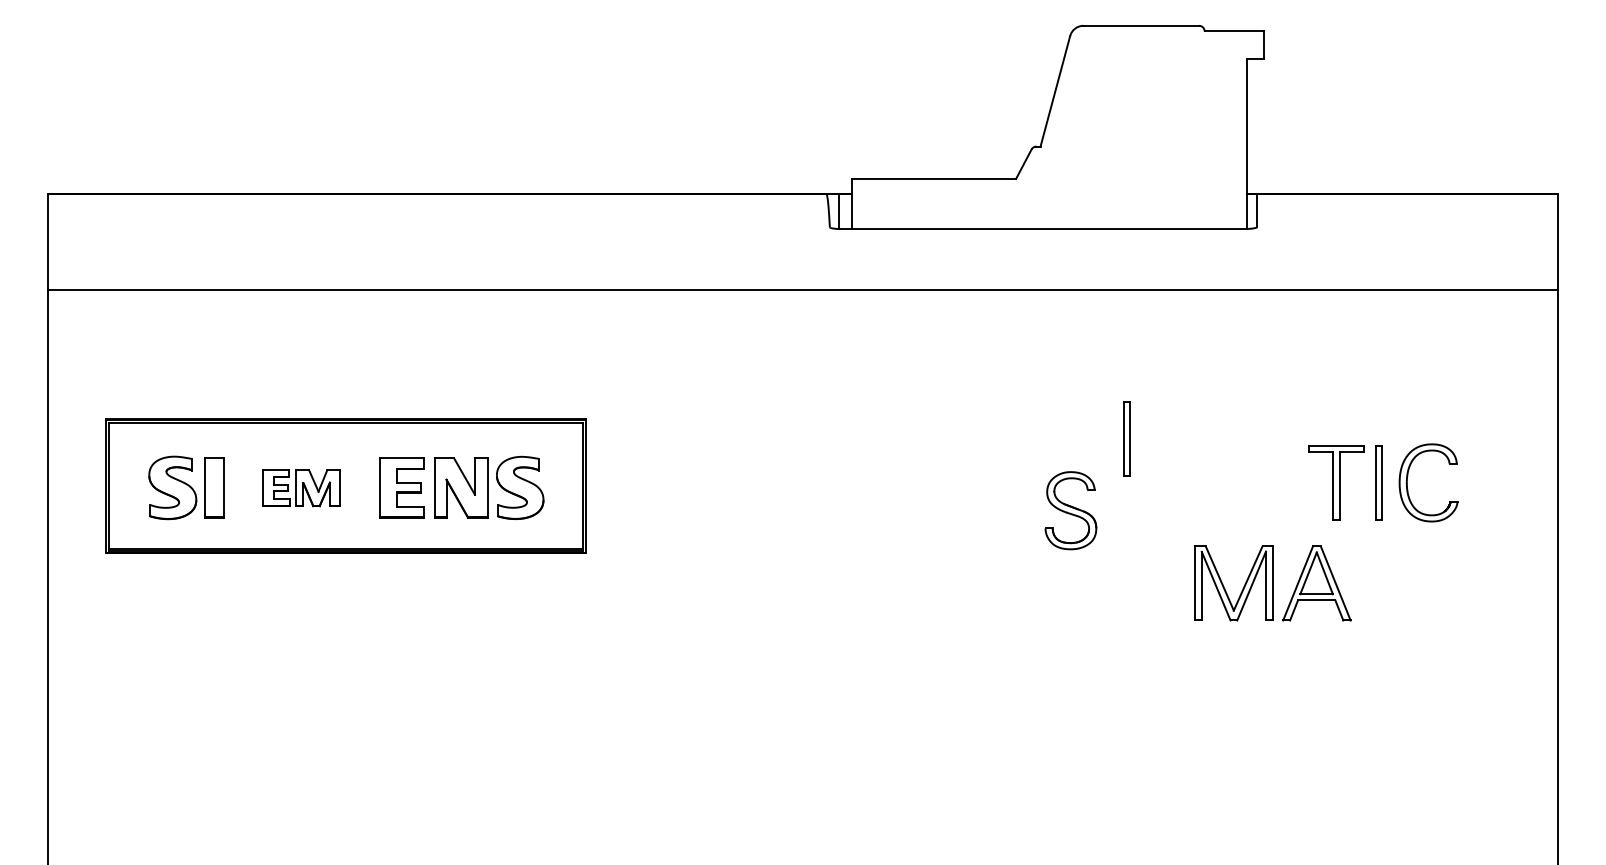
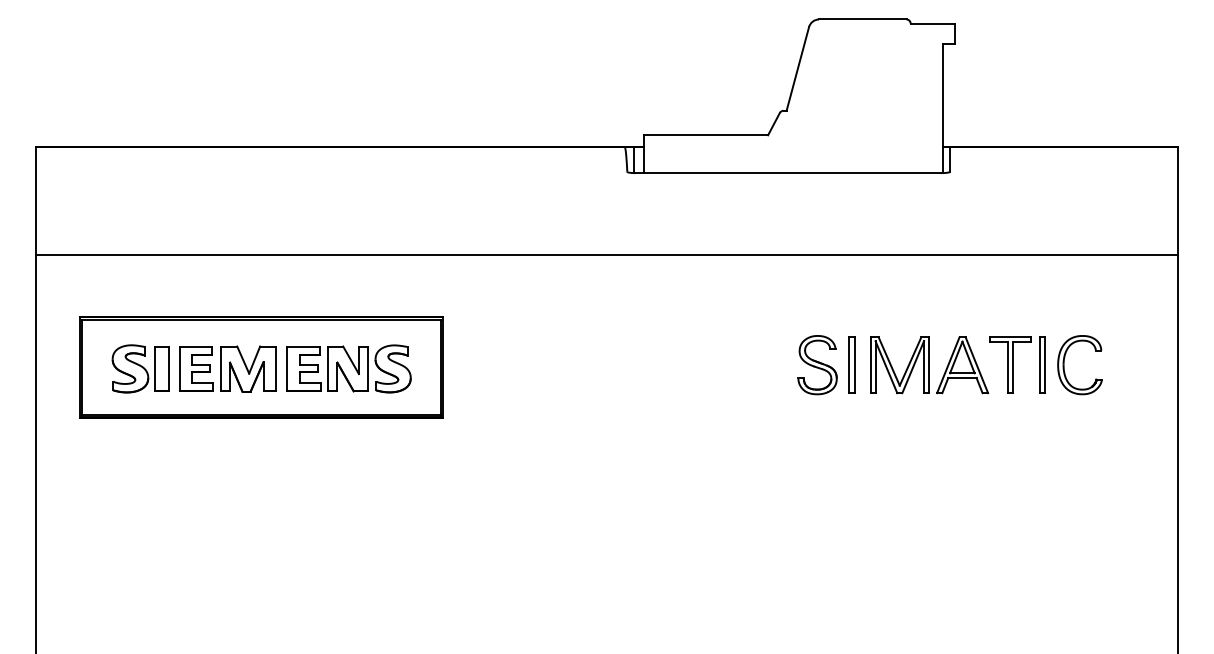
line: (802, 290) -> (606, 255), moved
part: (1126, 438) -> (851, 364), moved
part: (301, 487) -> (227, 368), size x1.67
part: (1070, 511) -> (817, 365), moved
part: (1273, 583) -> (929, 365), moved

